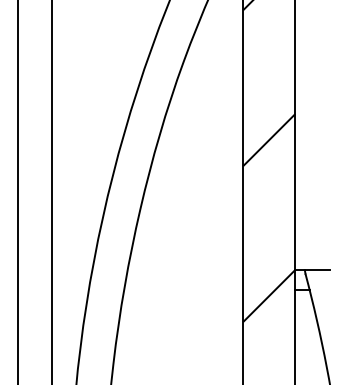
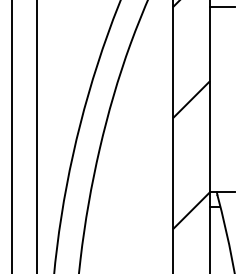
line: (312, 9) -> (222, 6), added

